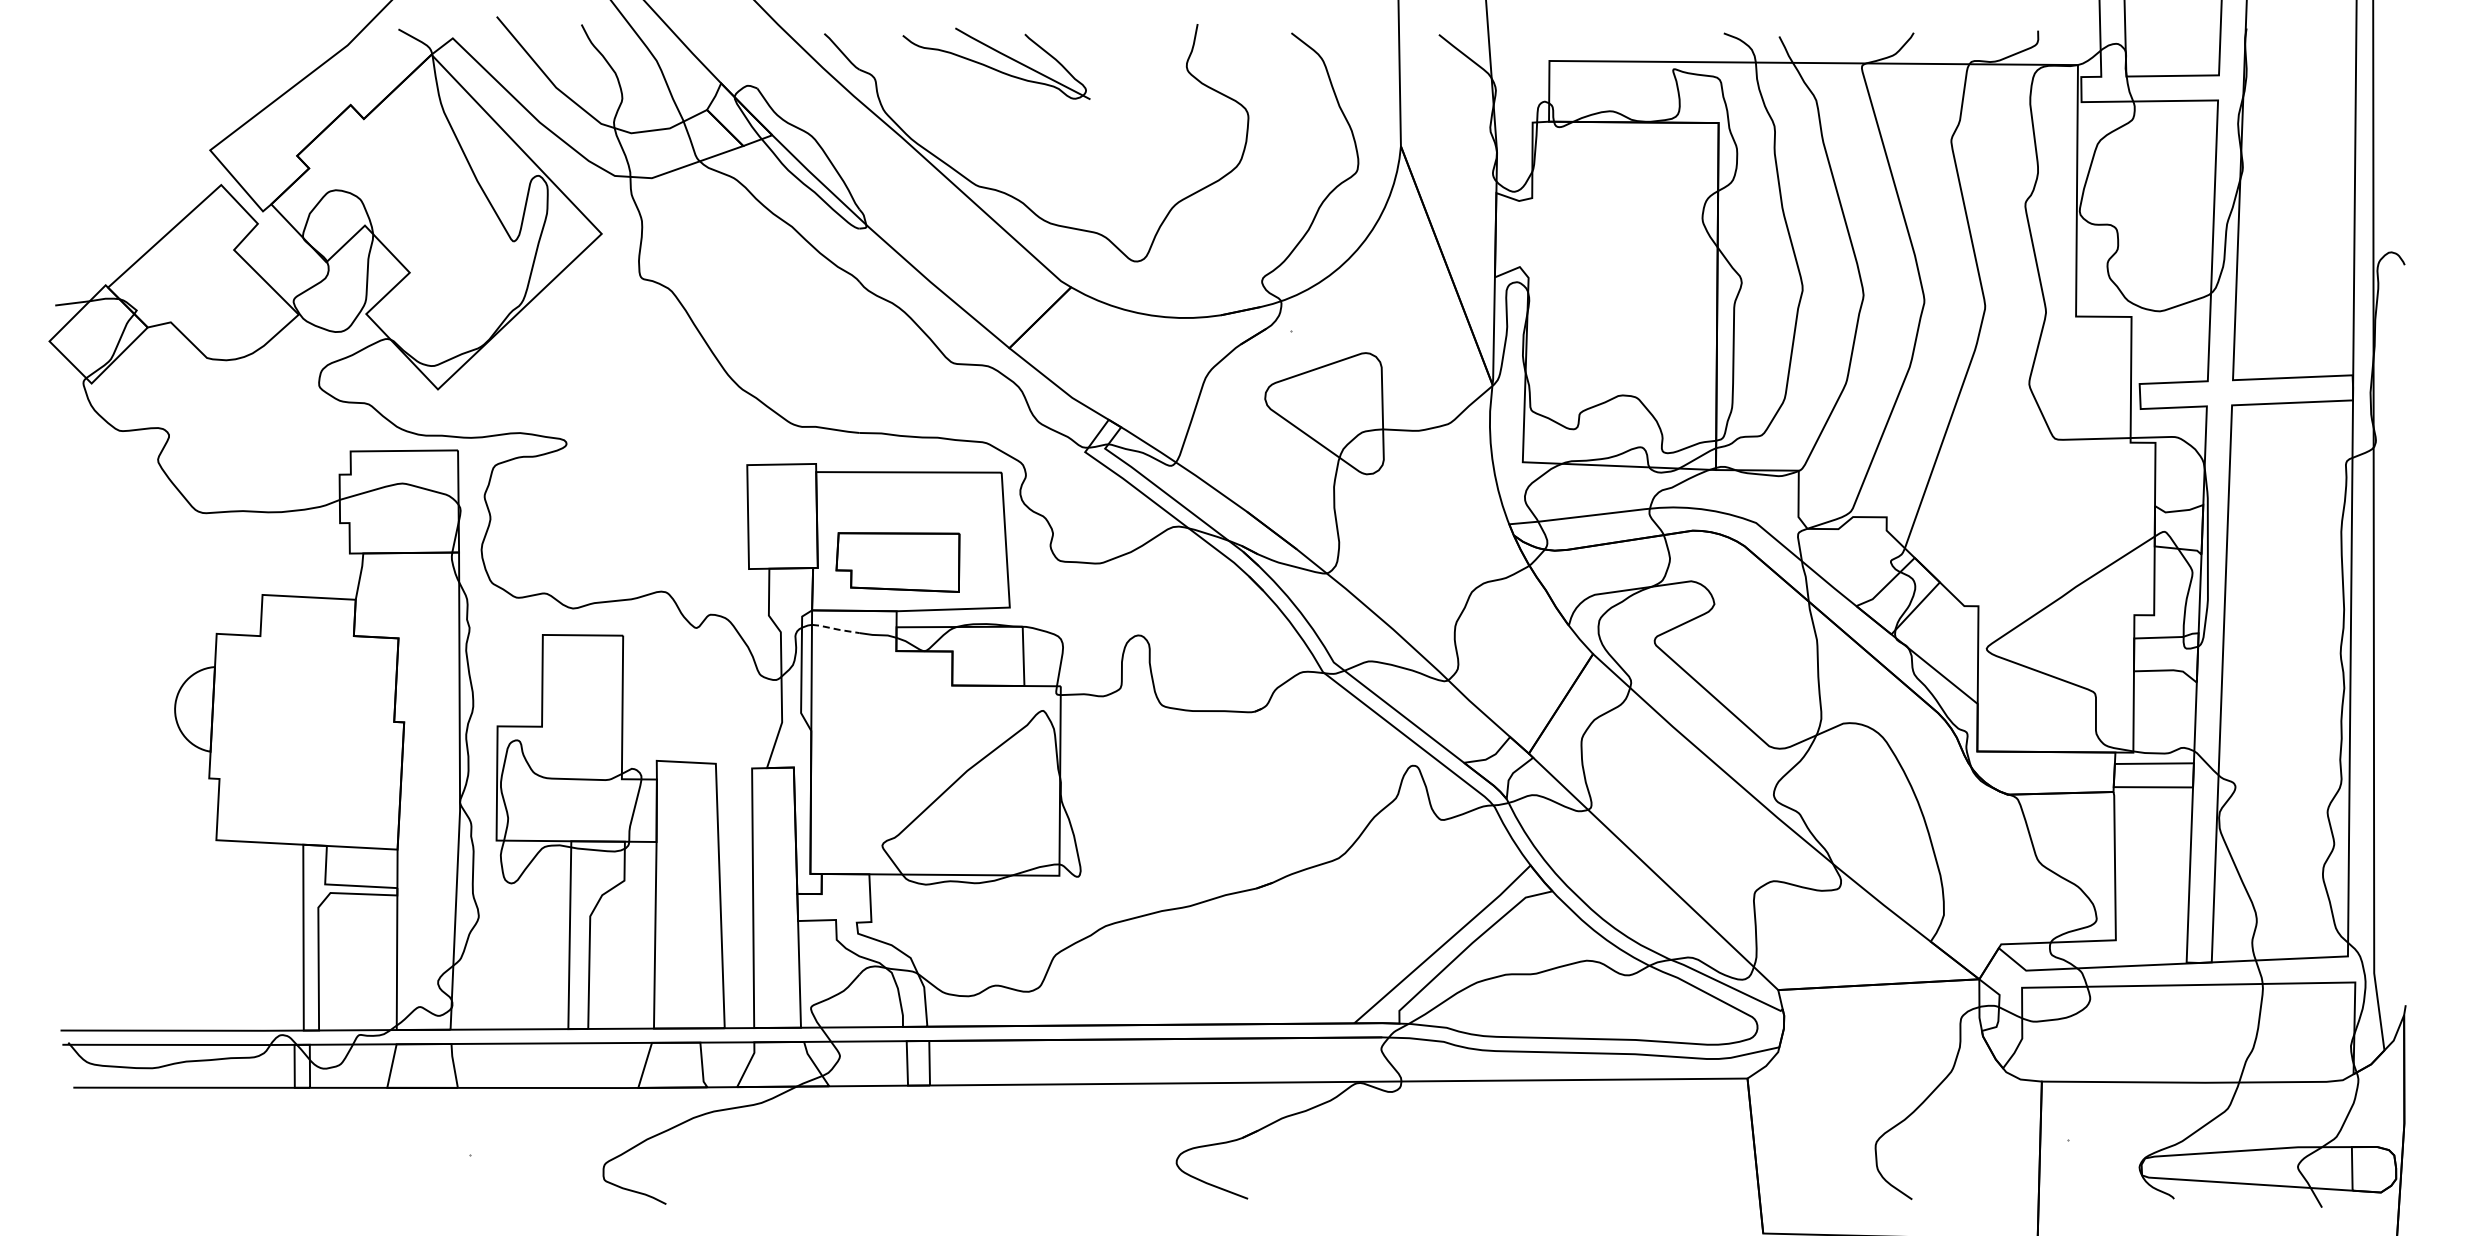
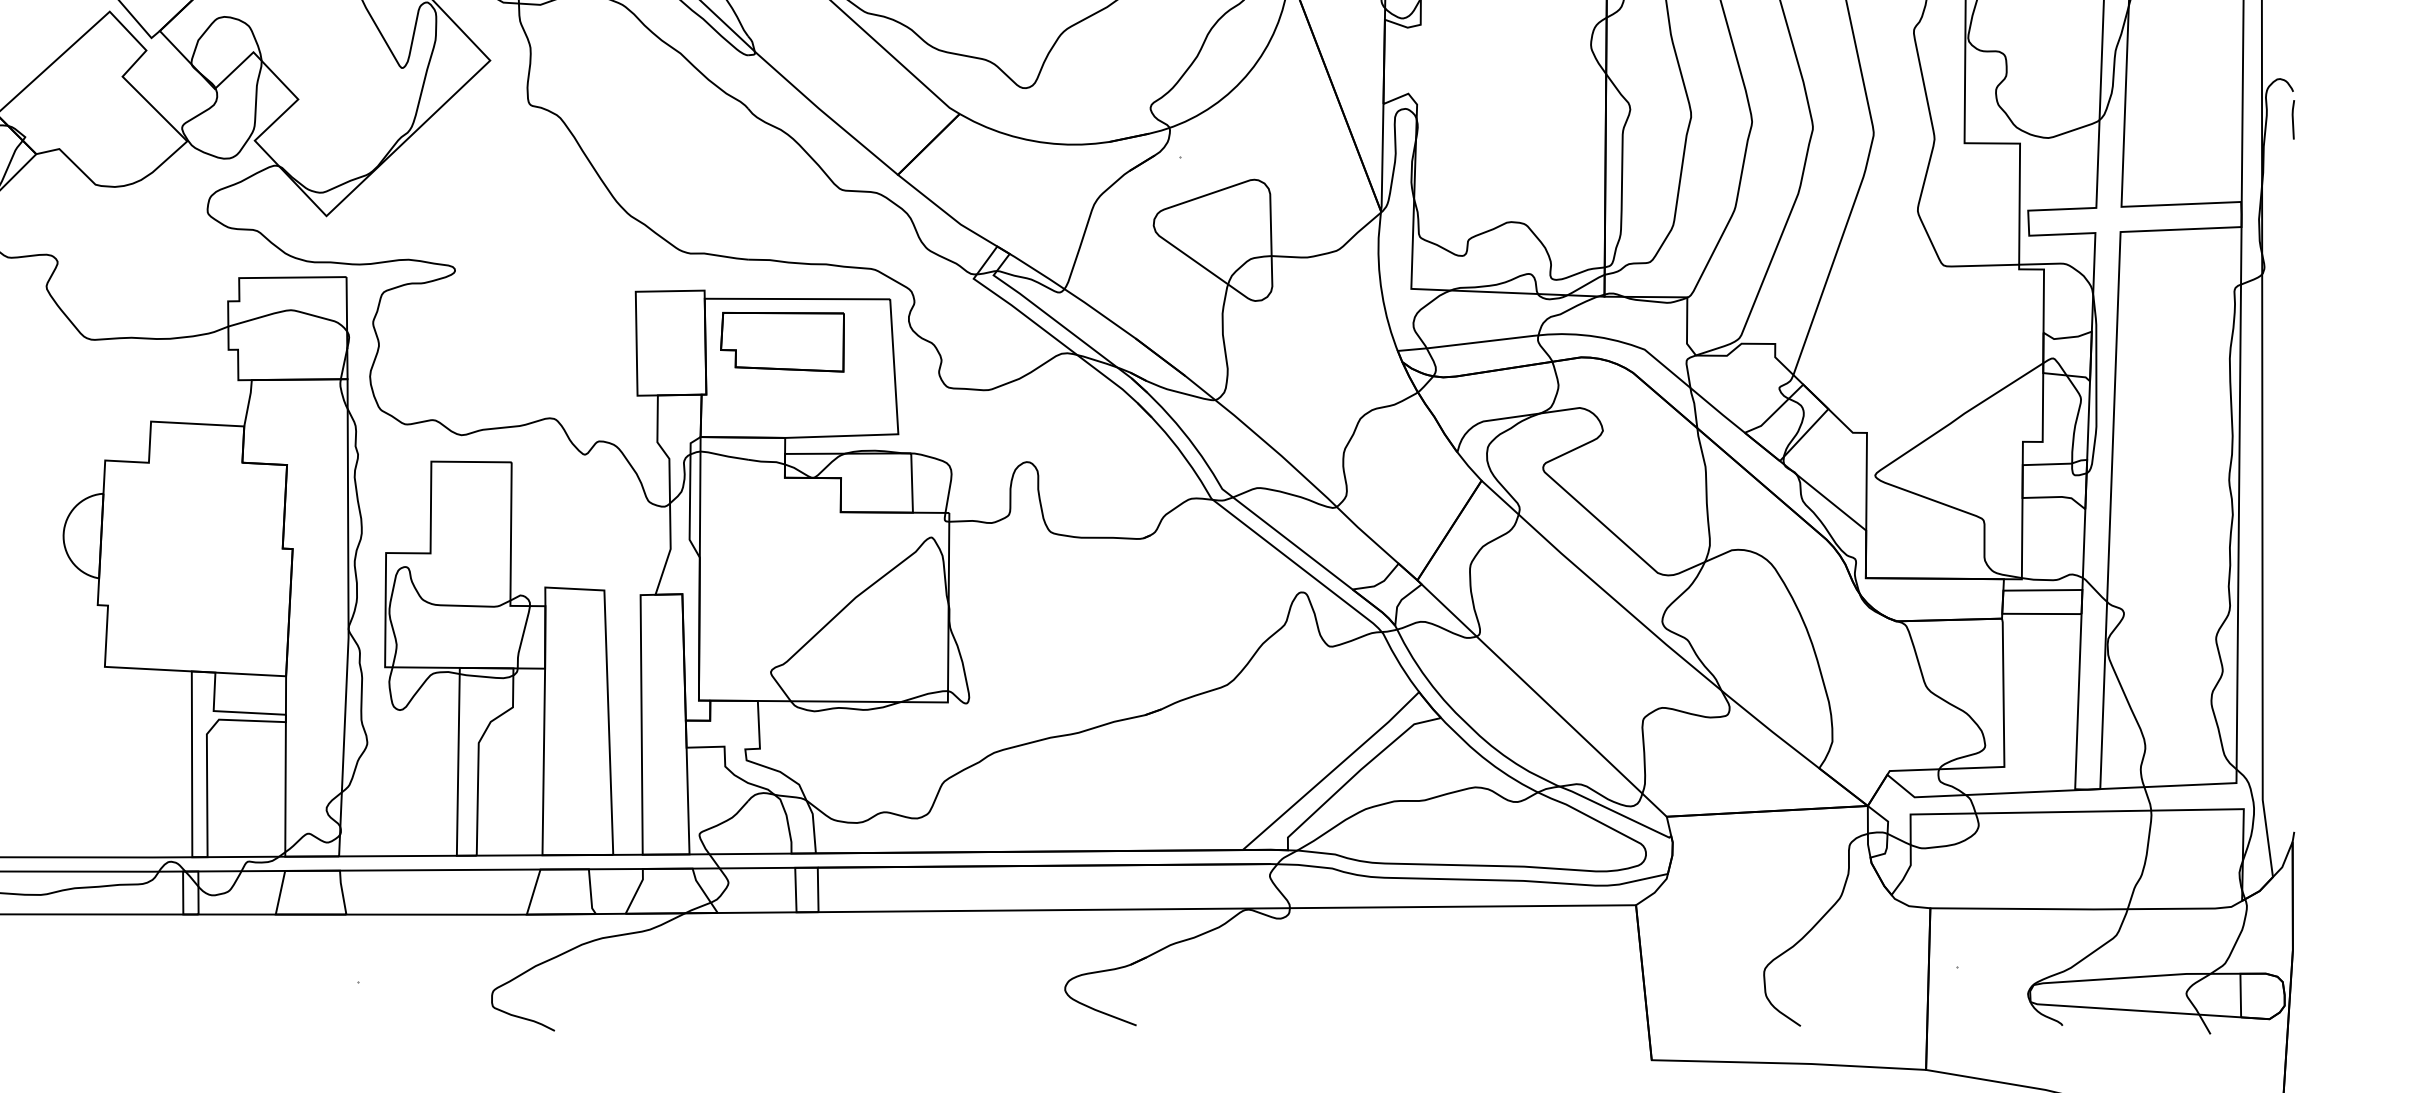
line: (2404, 292) -> (2293, 119), added
part: (897, 562) -> (782, 342), moved
line: (836, 629) -> (725, 456), dashed -> solid

